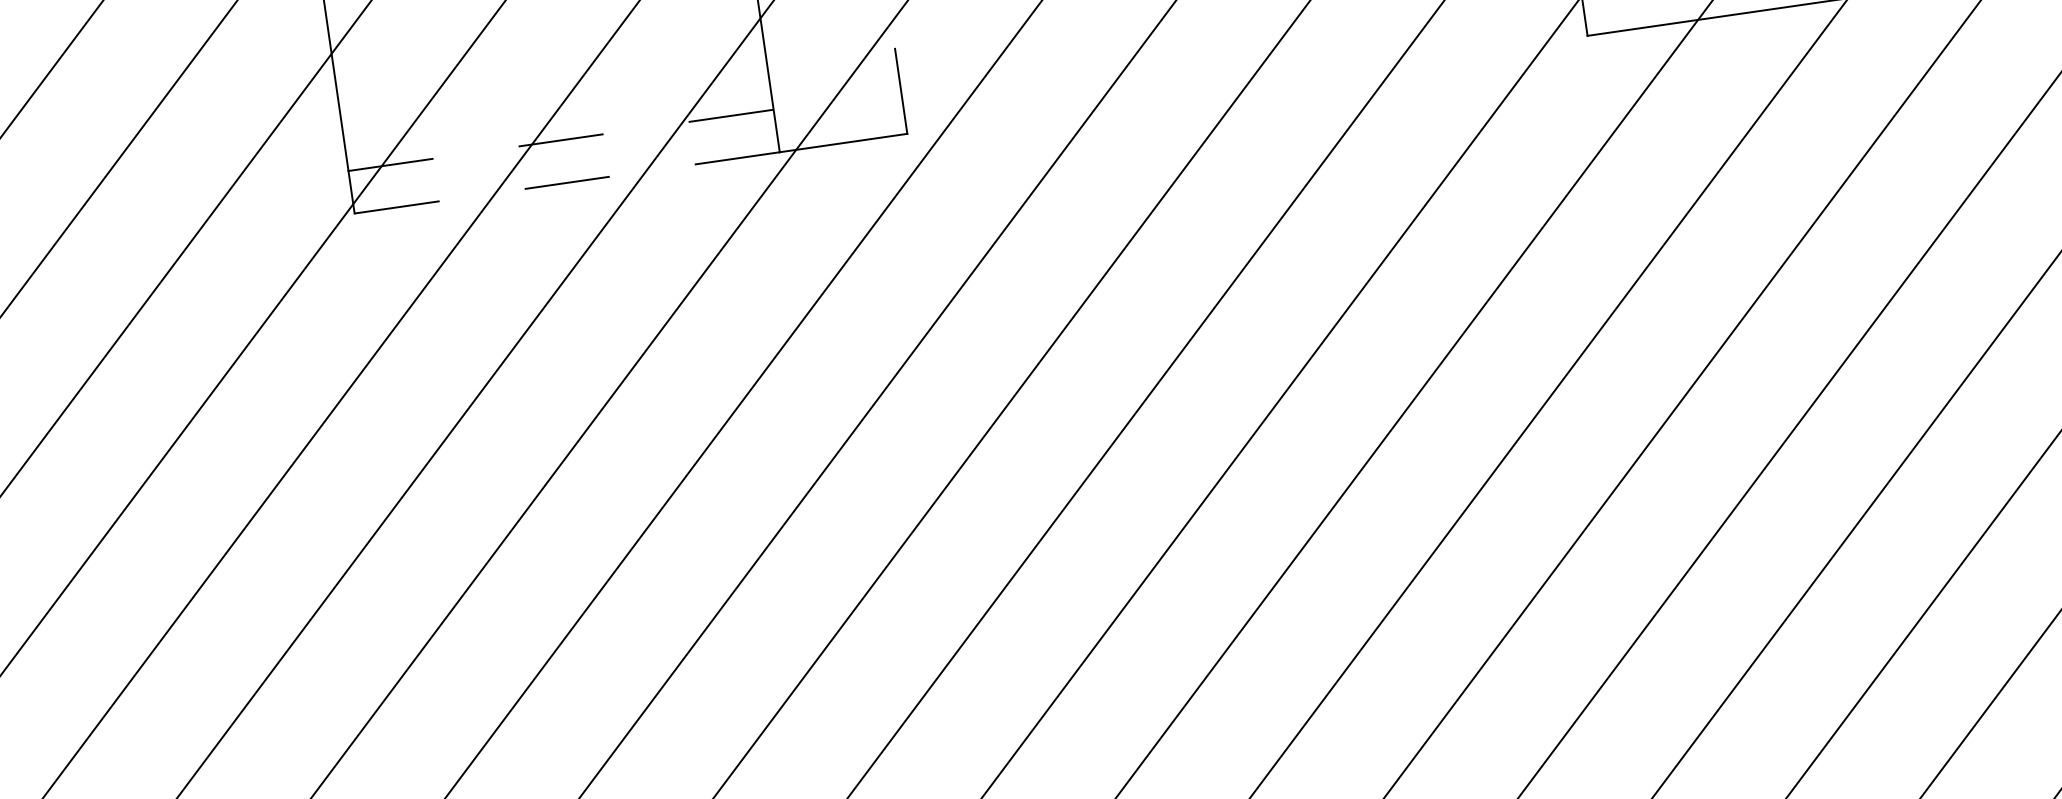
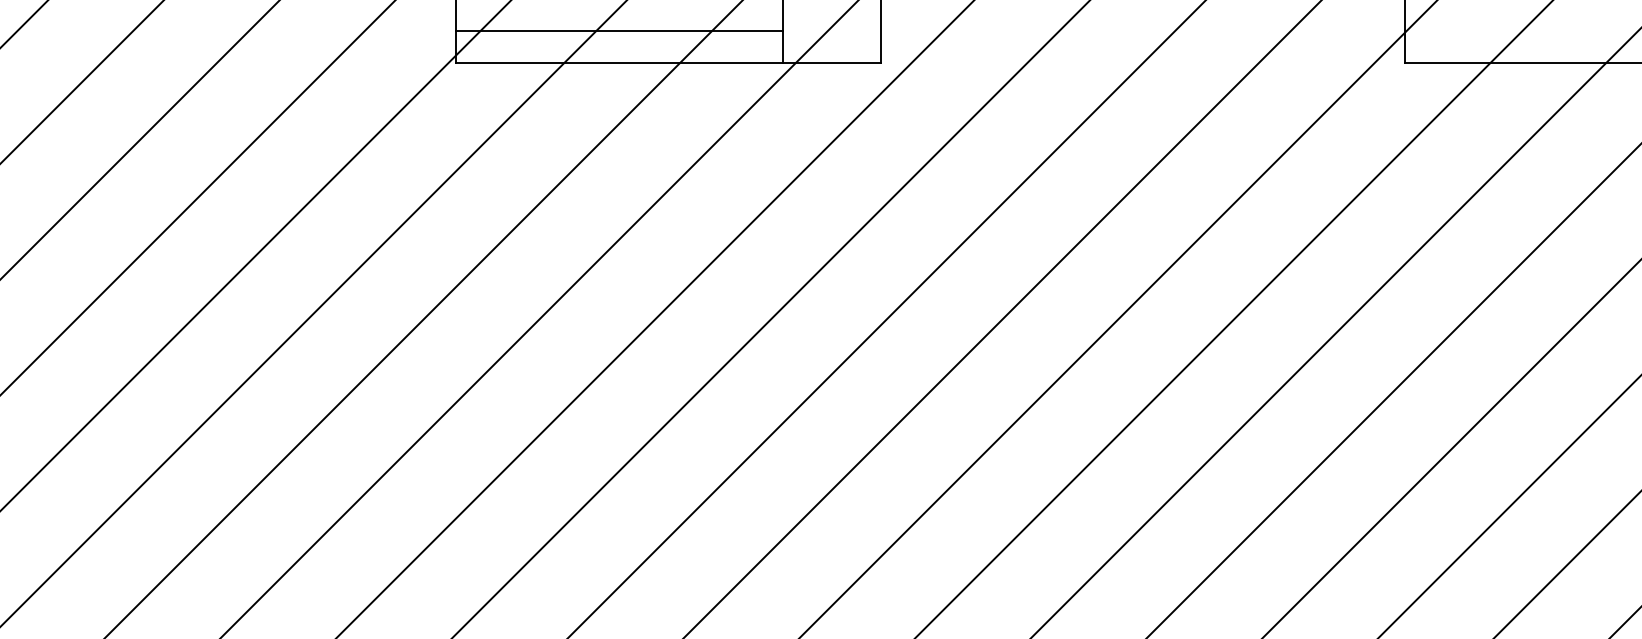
line: (561, 140) -> (619, 30), dashed -> solid
line: (567, 183) -> (619, 63), dashed -> solid

